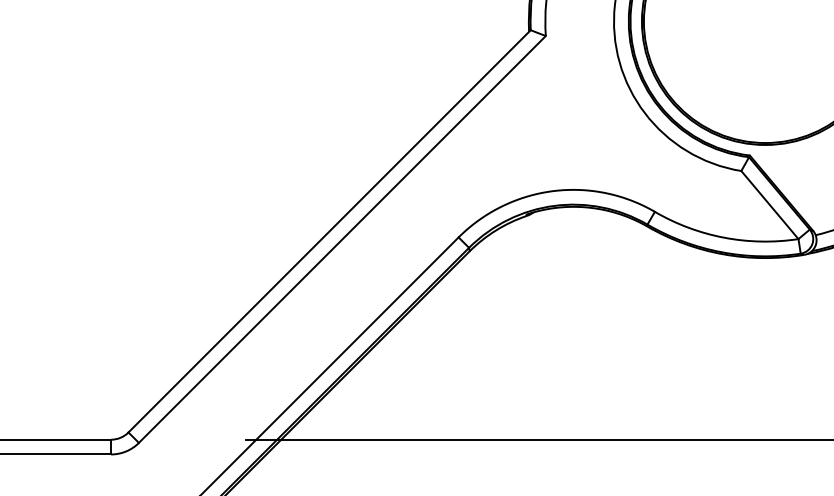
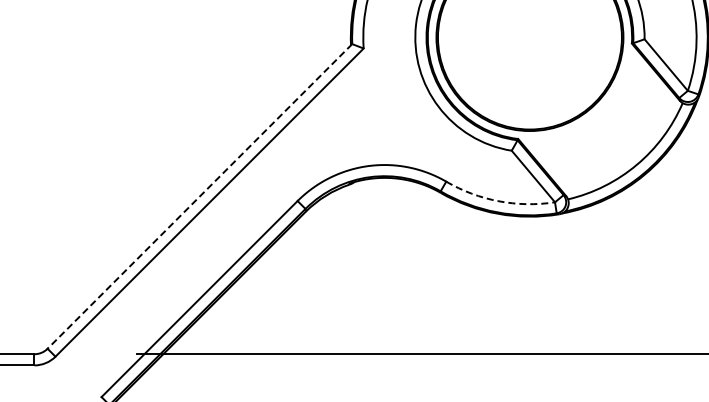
line: (329, 231) -> (199, 196), solid -> dashed
arc: (723, 238) -> (498, 201), solid -> dashed

